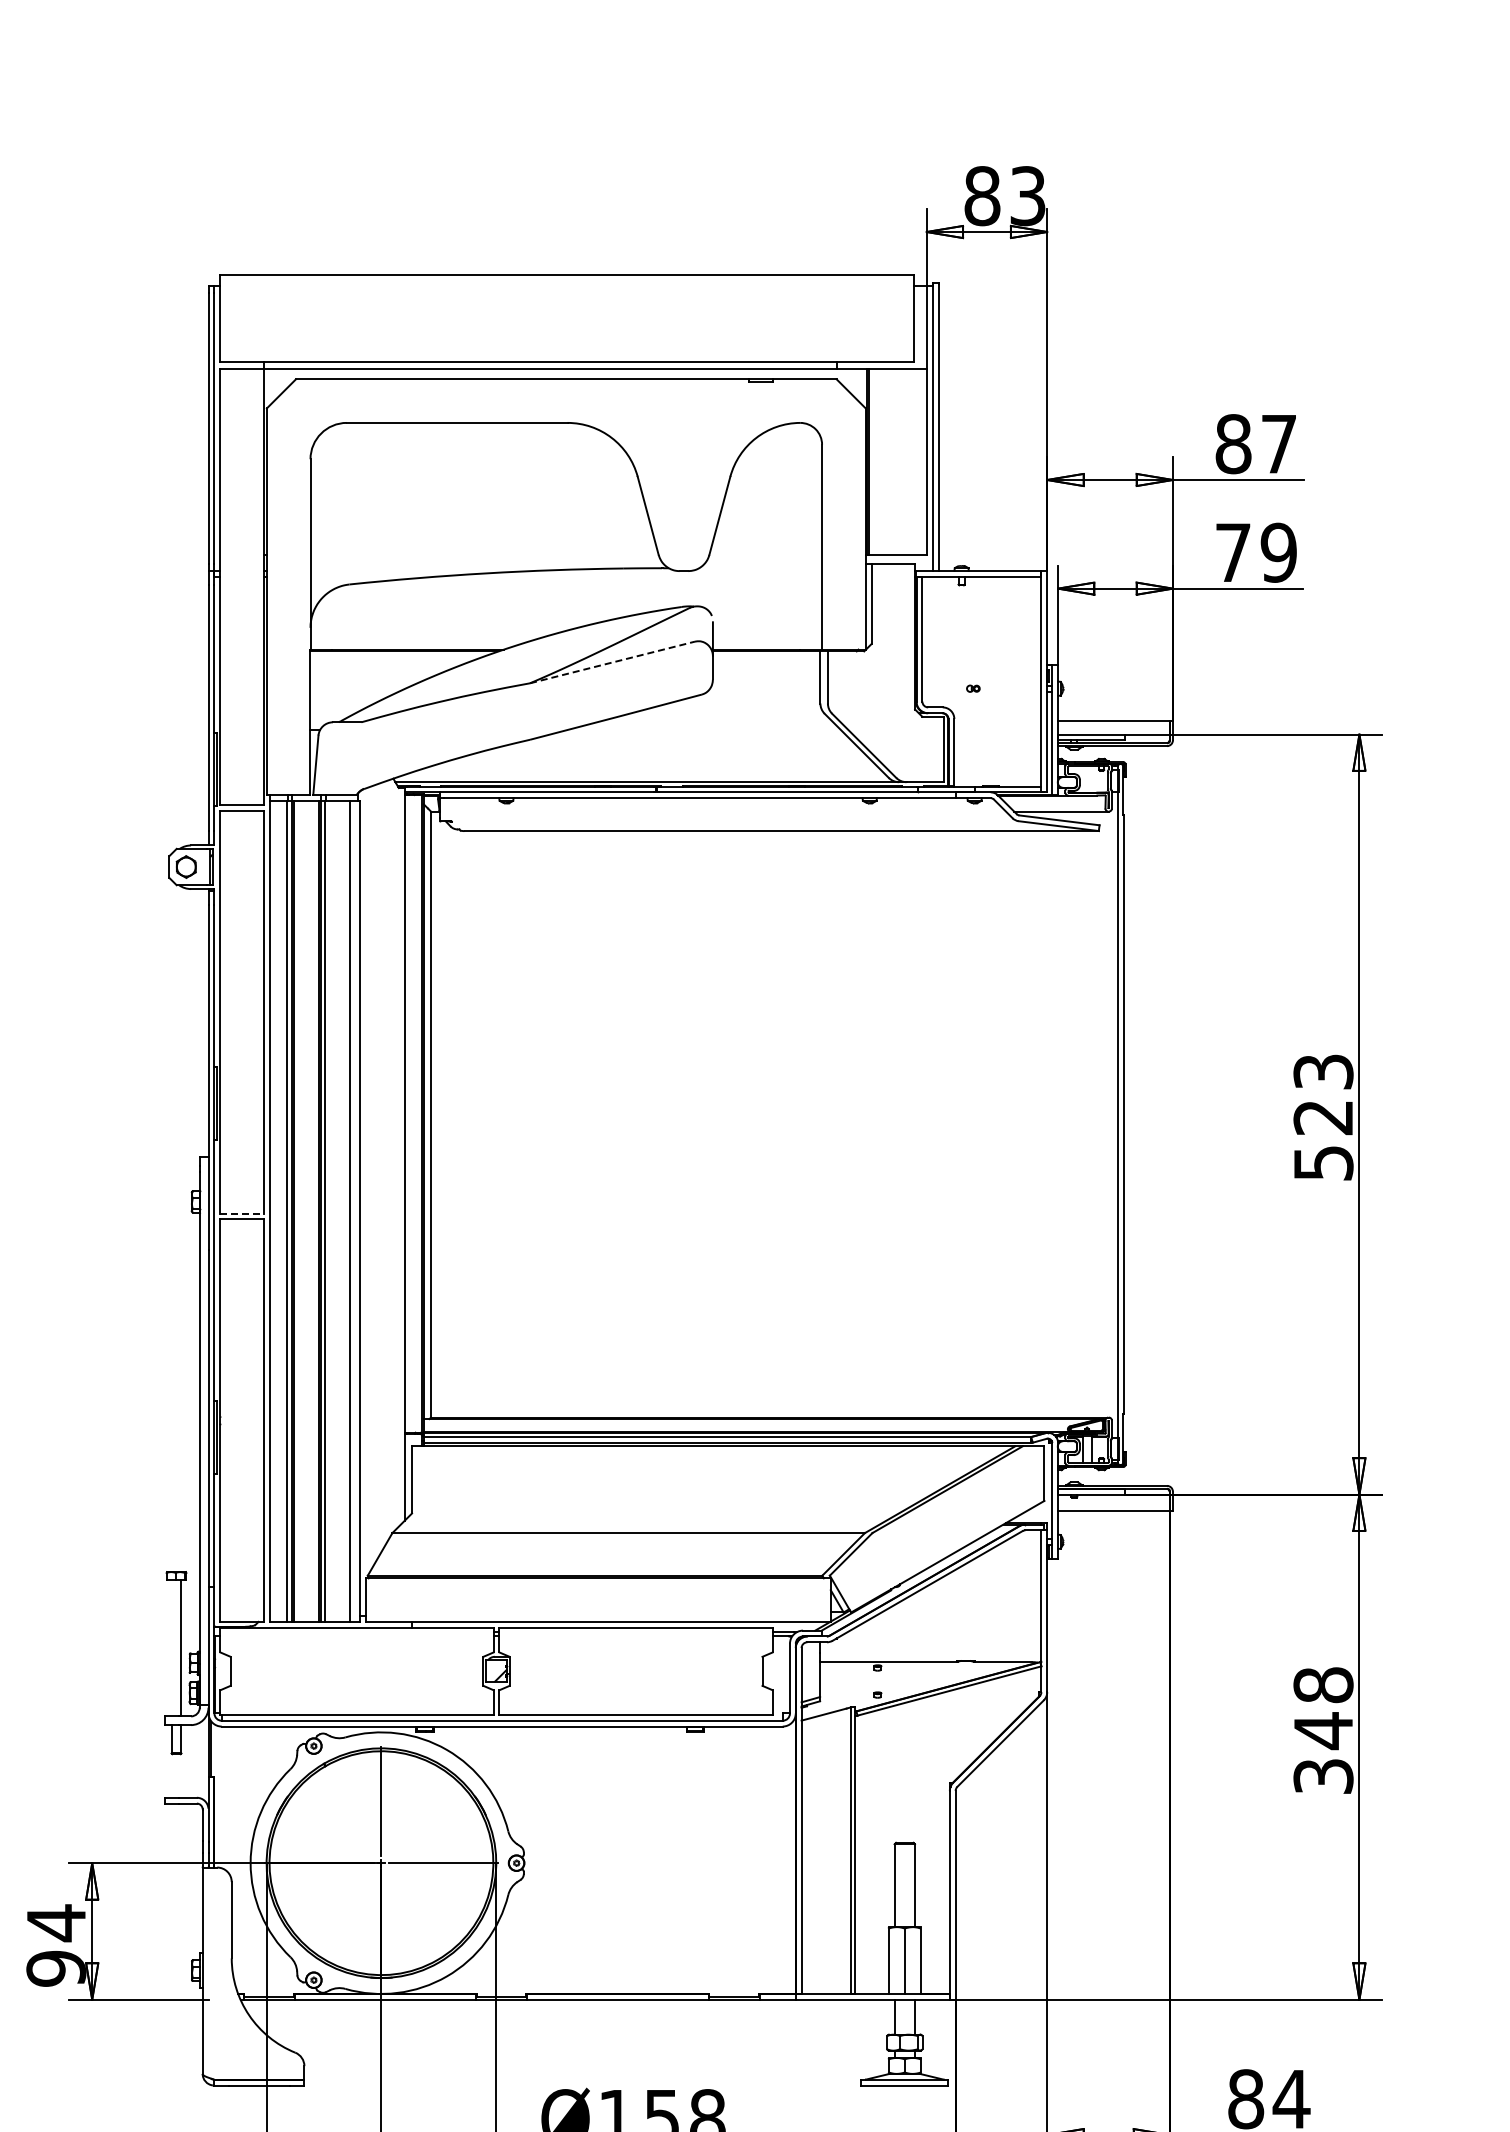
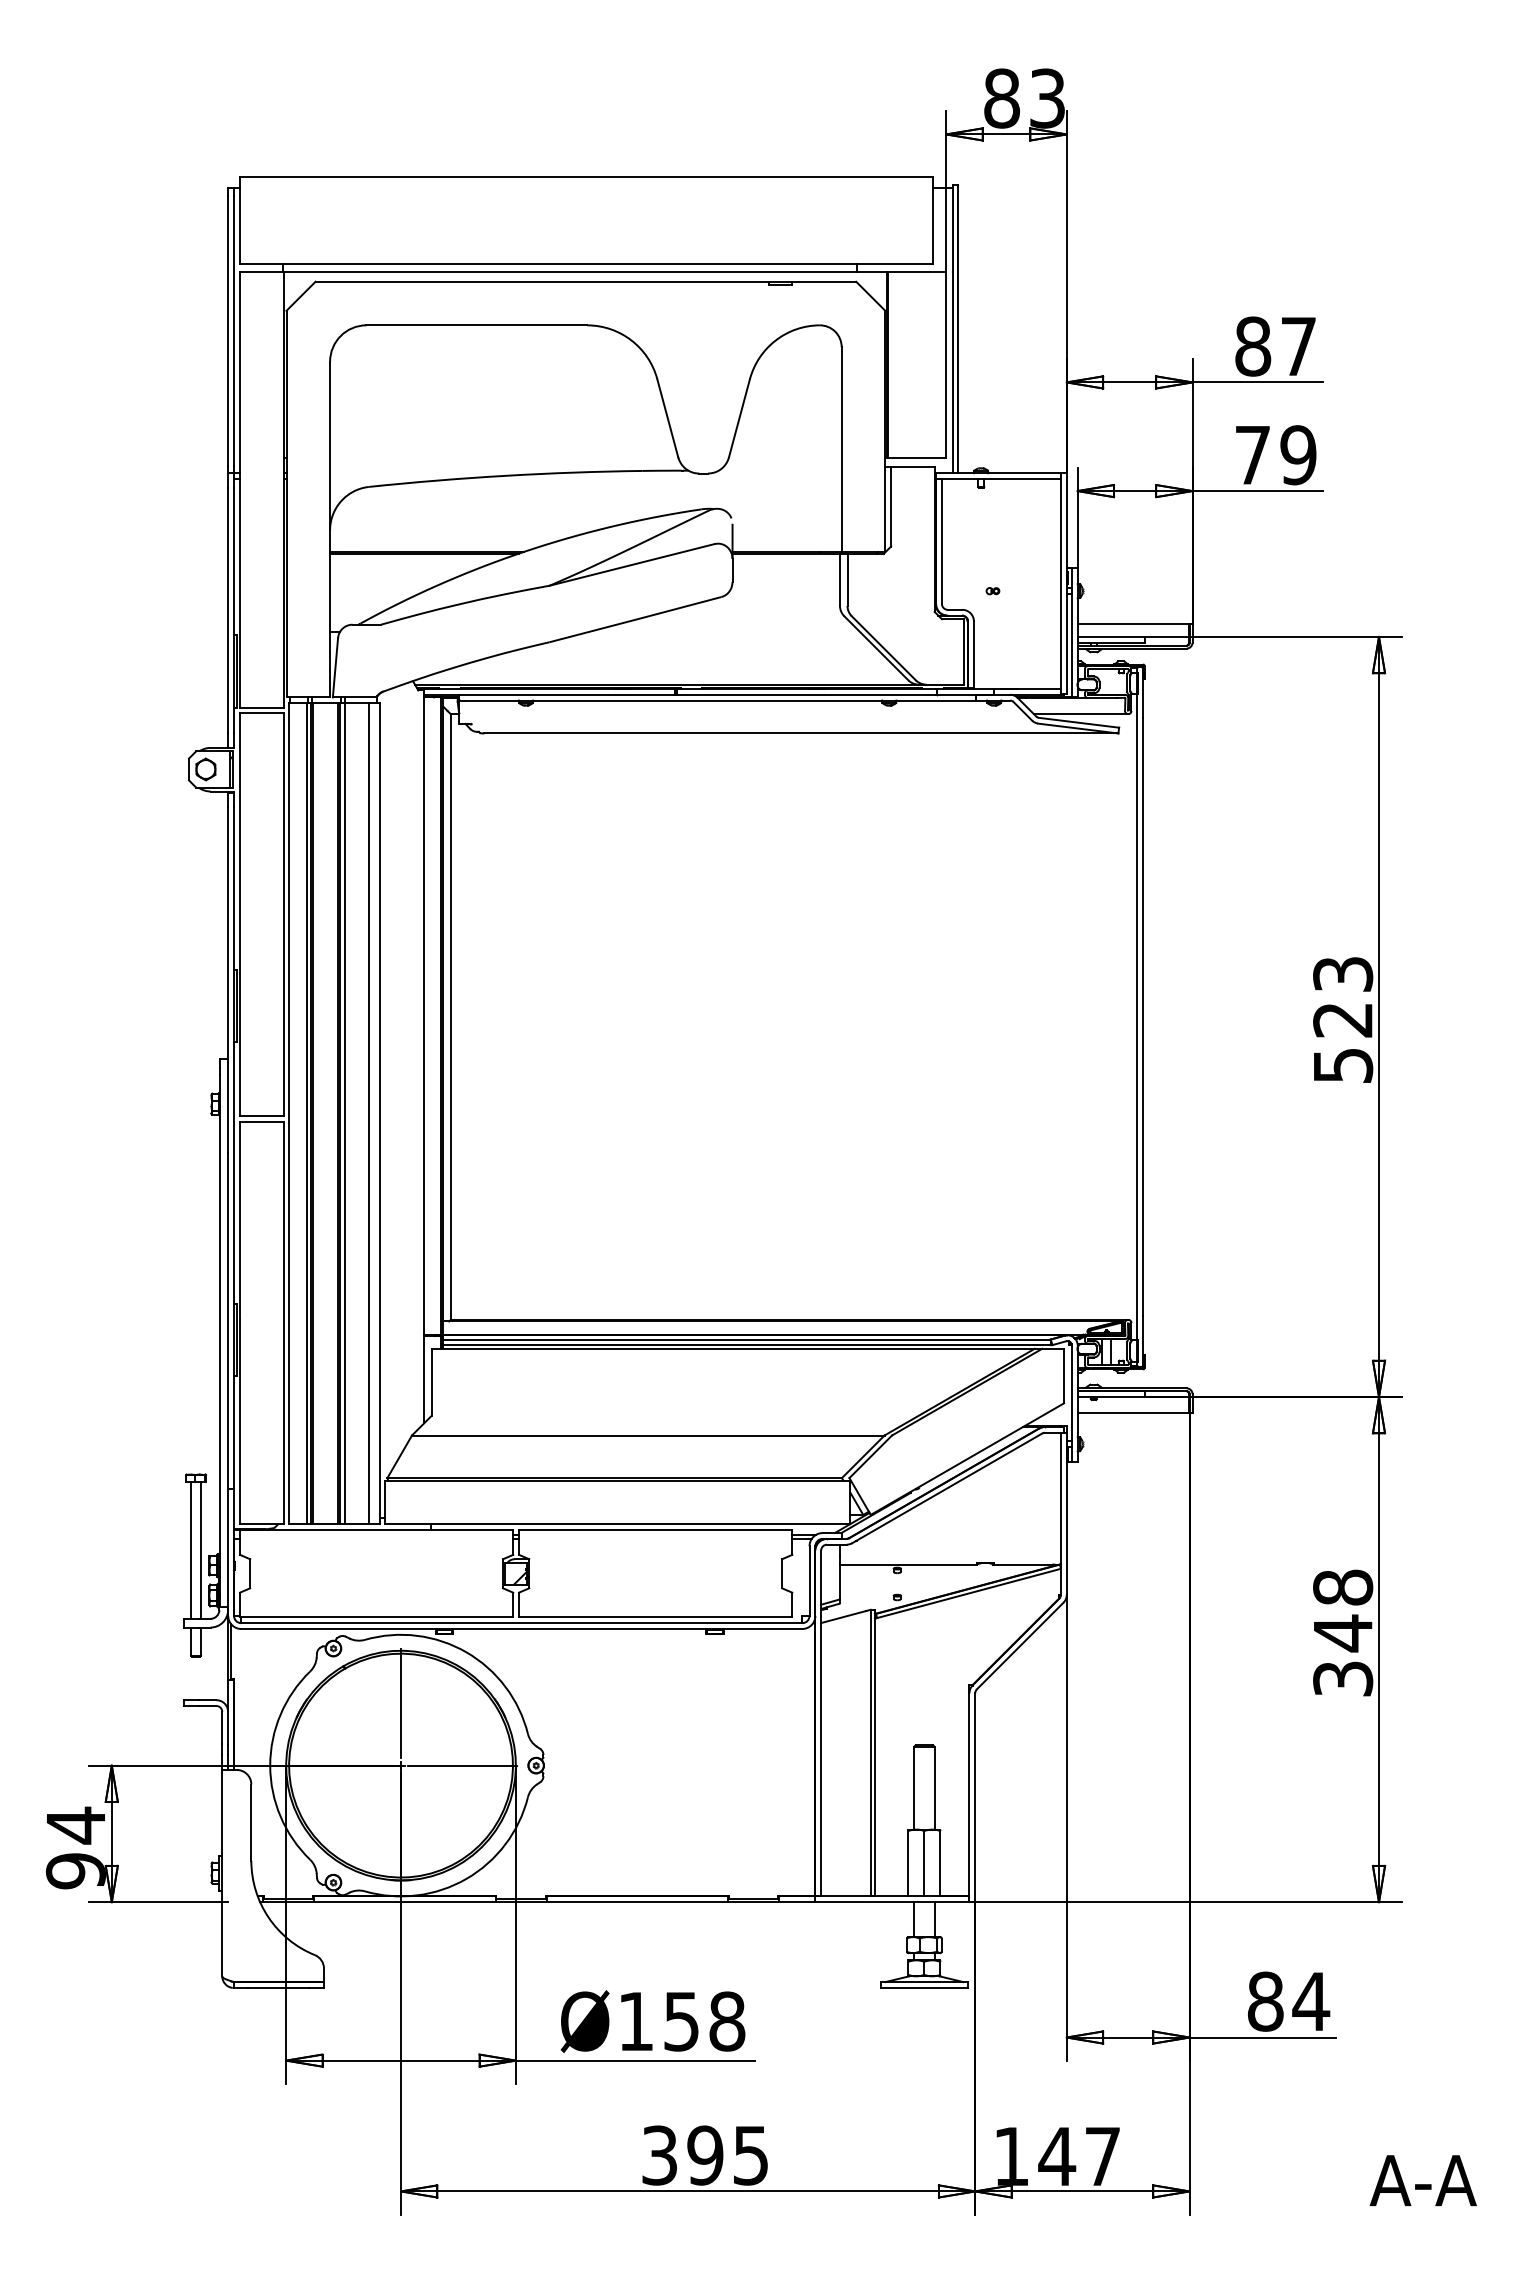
line: (612, 662) -> (632, 564), dashed -> solid
line: (241, 1213) -> (261, 1115), dashed -> solid
line: (171, 1648) -> (191, 1550), added

